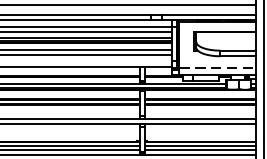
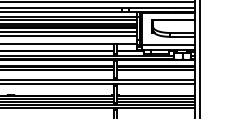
line: (218, 67) -> (168, 44), dashed -> solid

